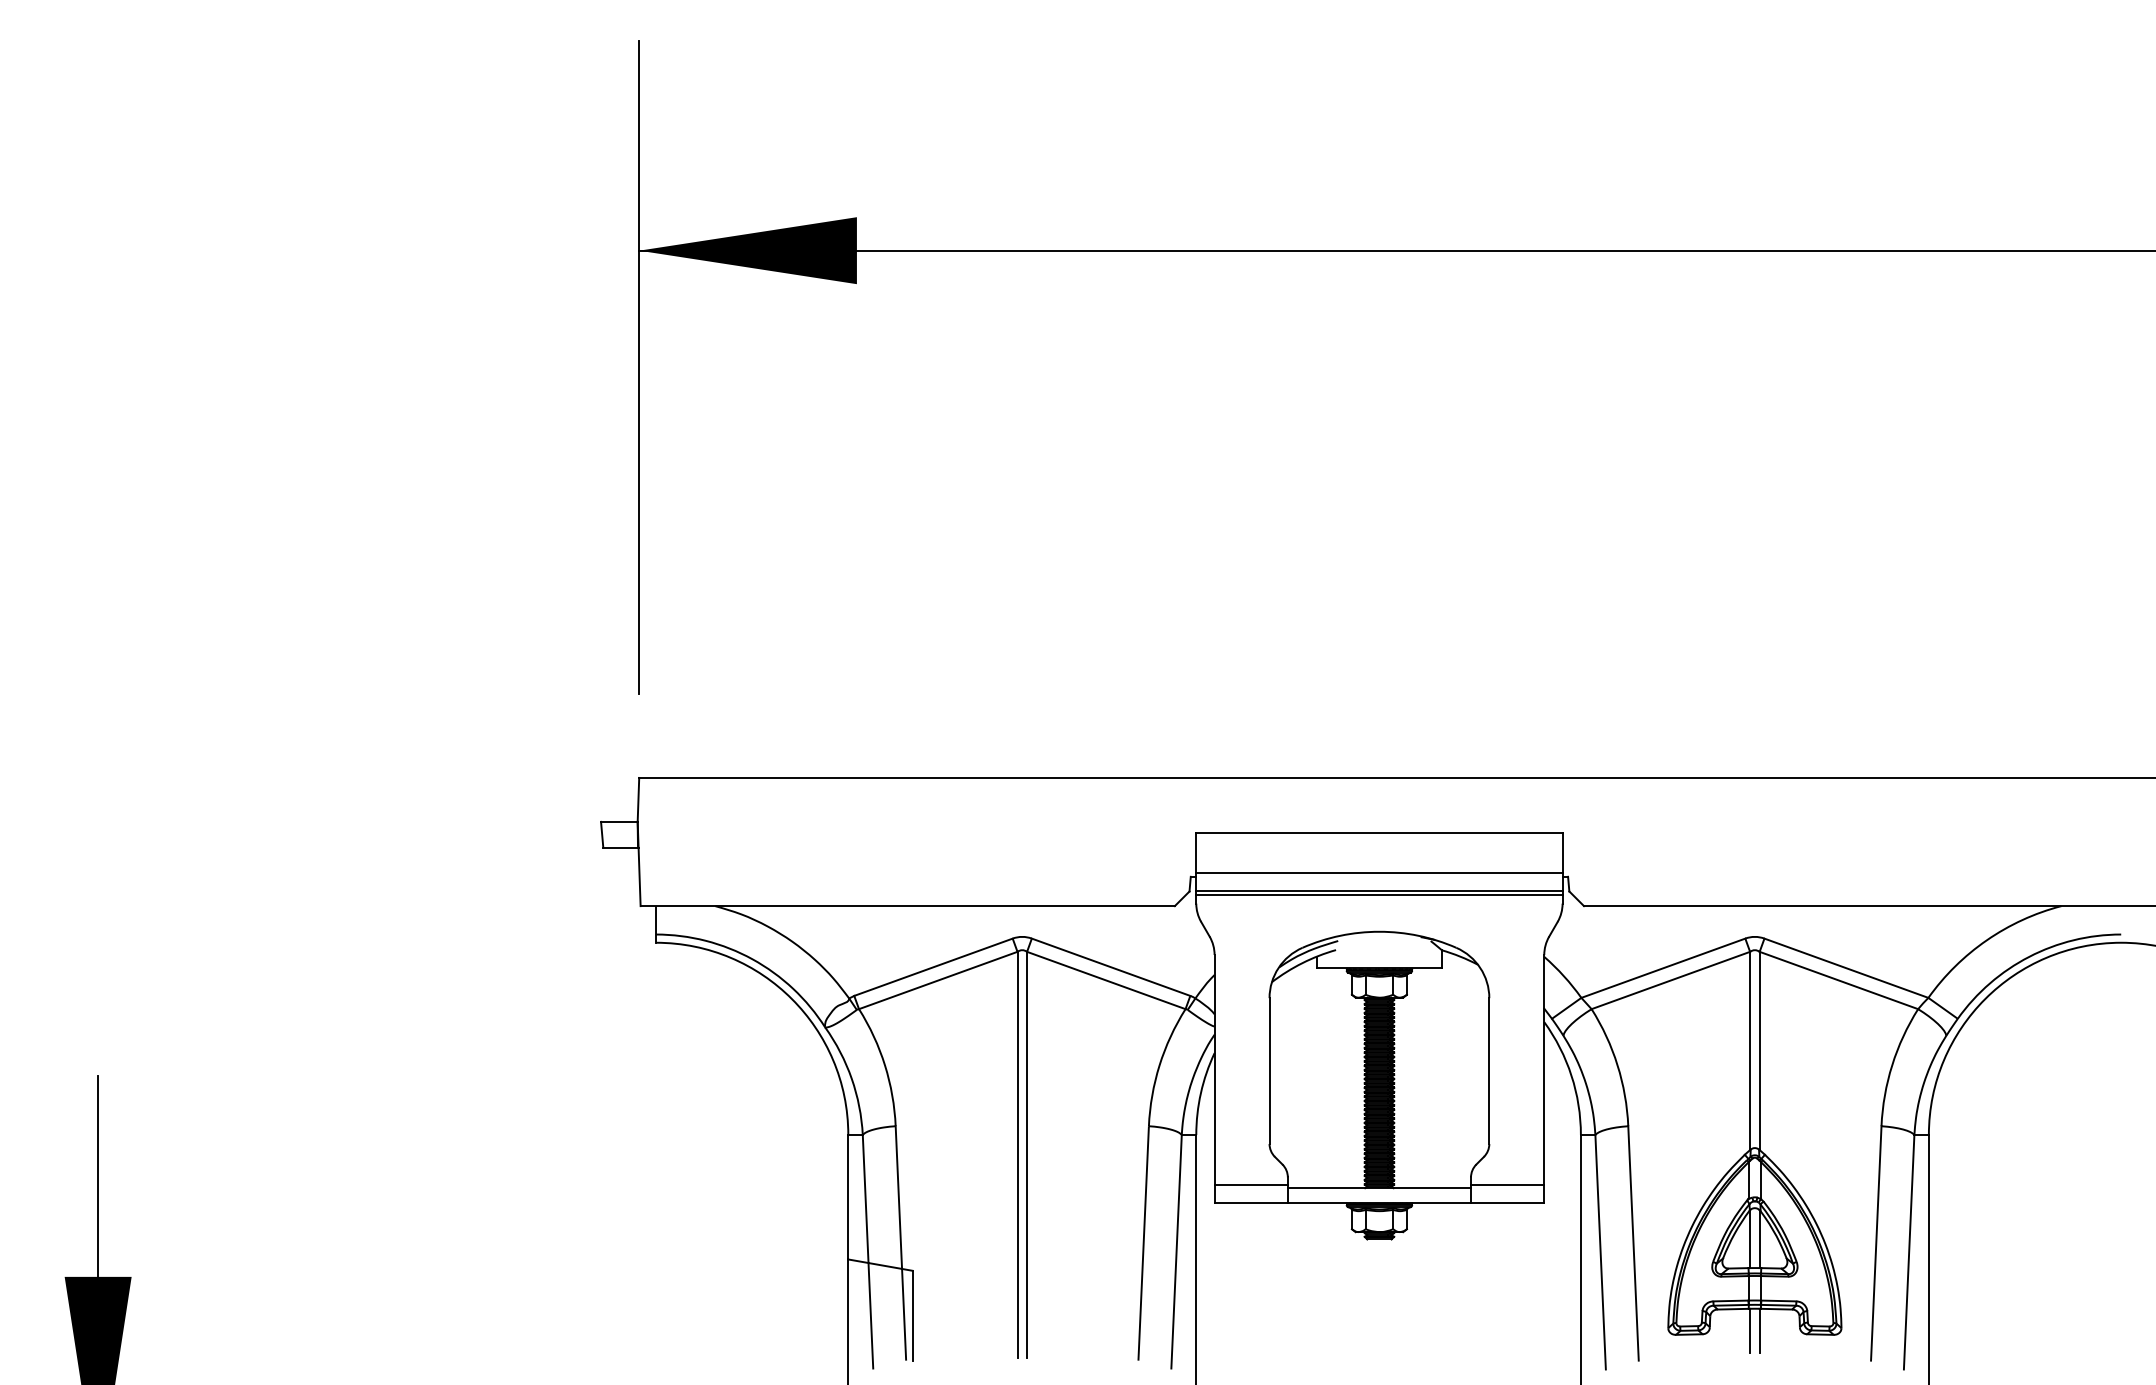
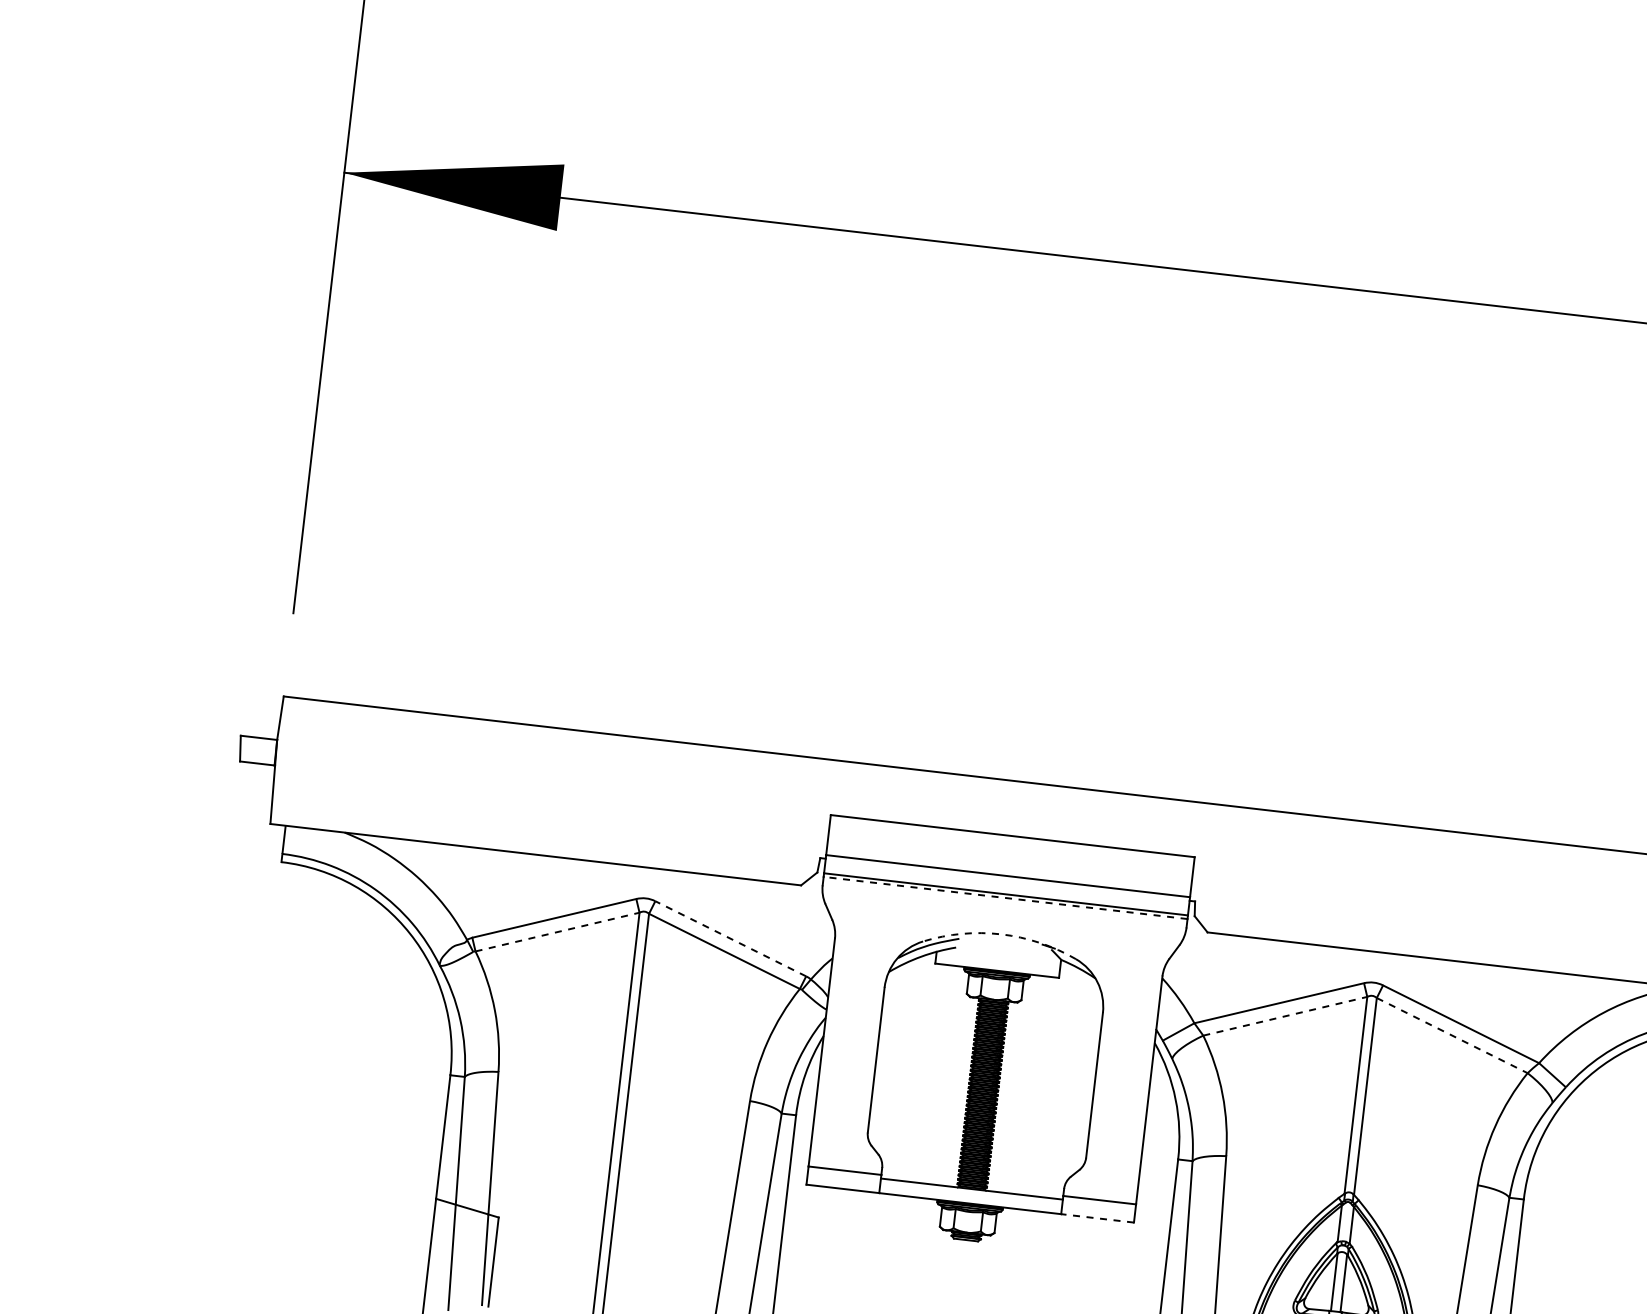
line: (1378, 895) -> (1004, 898), solid -> dashed
arc: (1379, 931) -> (1001, 934), solid -> dashed
line: (1110, 967) -> (730, 938), solid -> dashed
line: (938, 980) -> (557, 932), solid -> dashed
line: (1671, 980) -> (1285, 1016), solid -> dashed
line: (1839, 980) -> (1452, 1035), solid -> dashed
line: (1507, 1202) -> (1097, 1218), solid -> dashed

